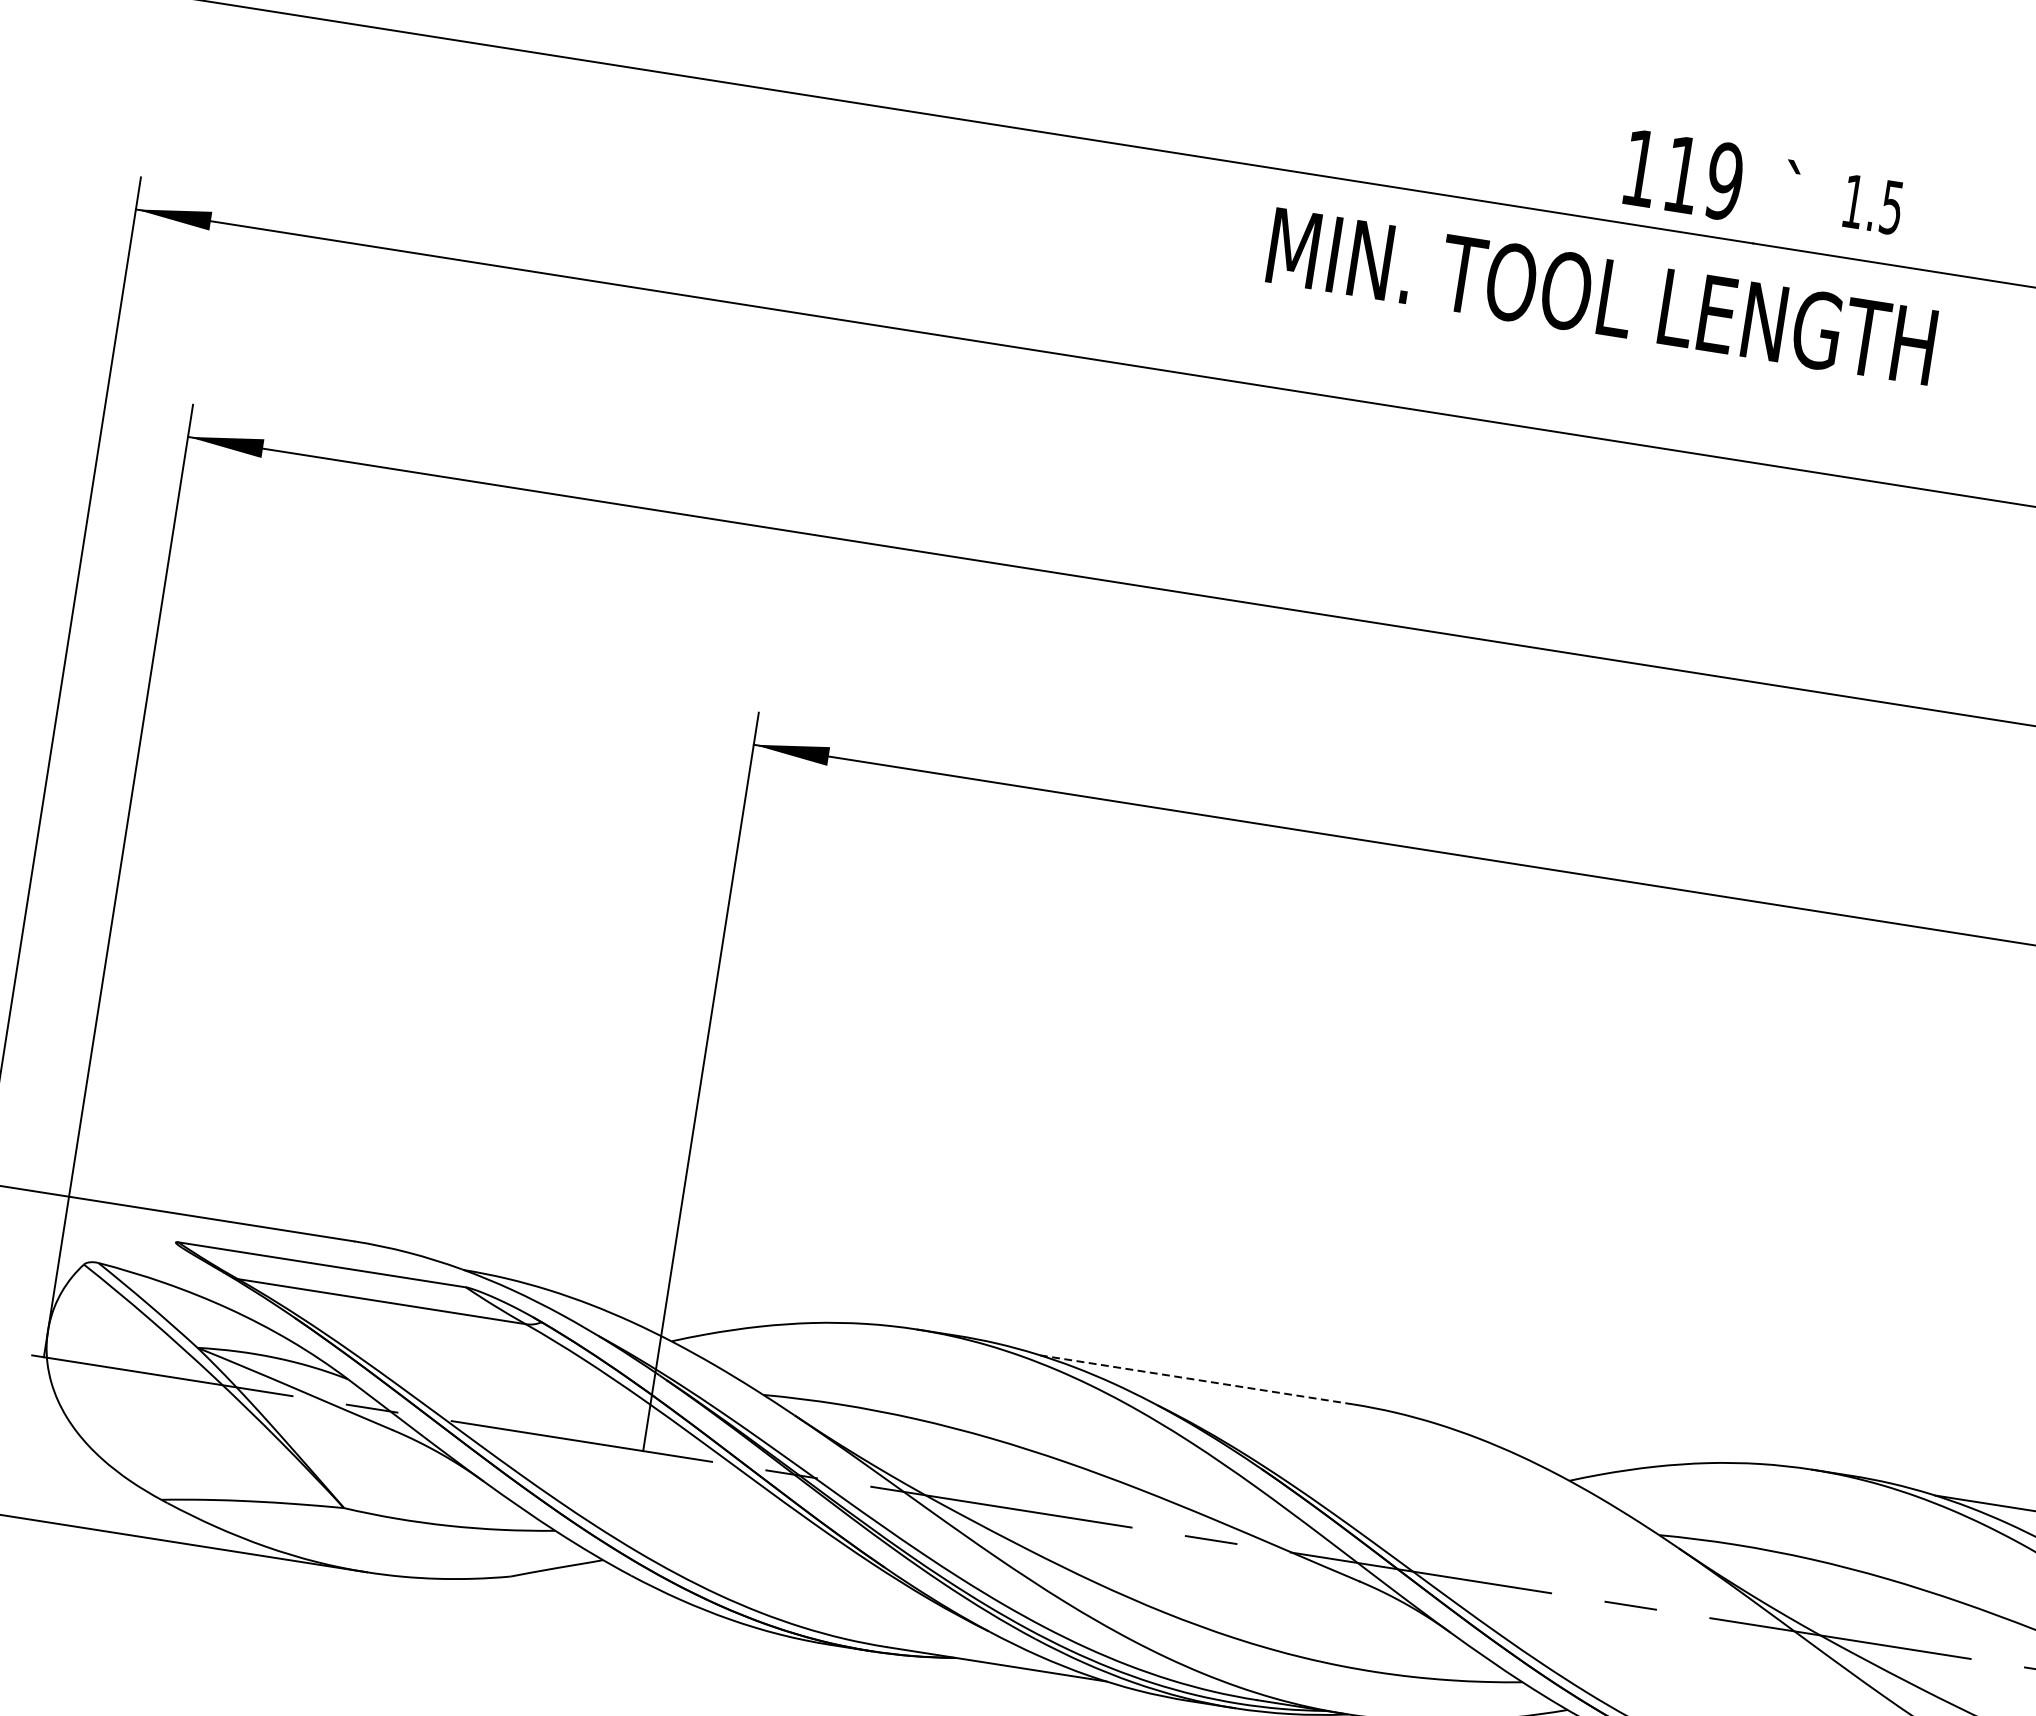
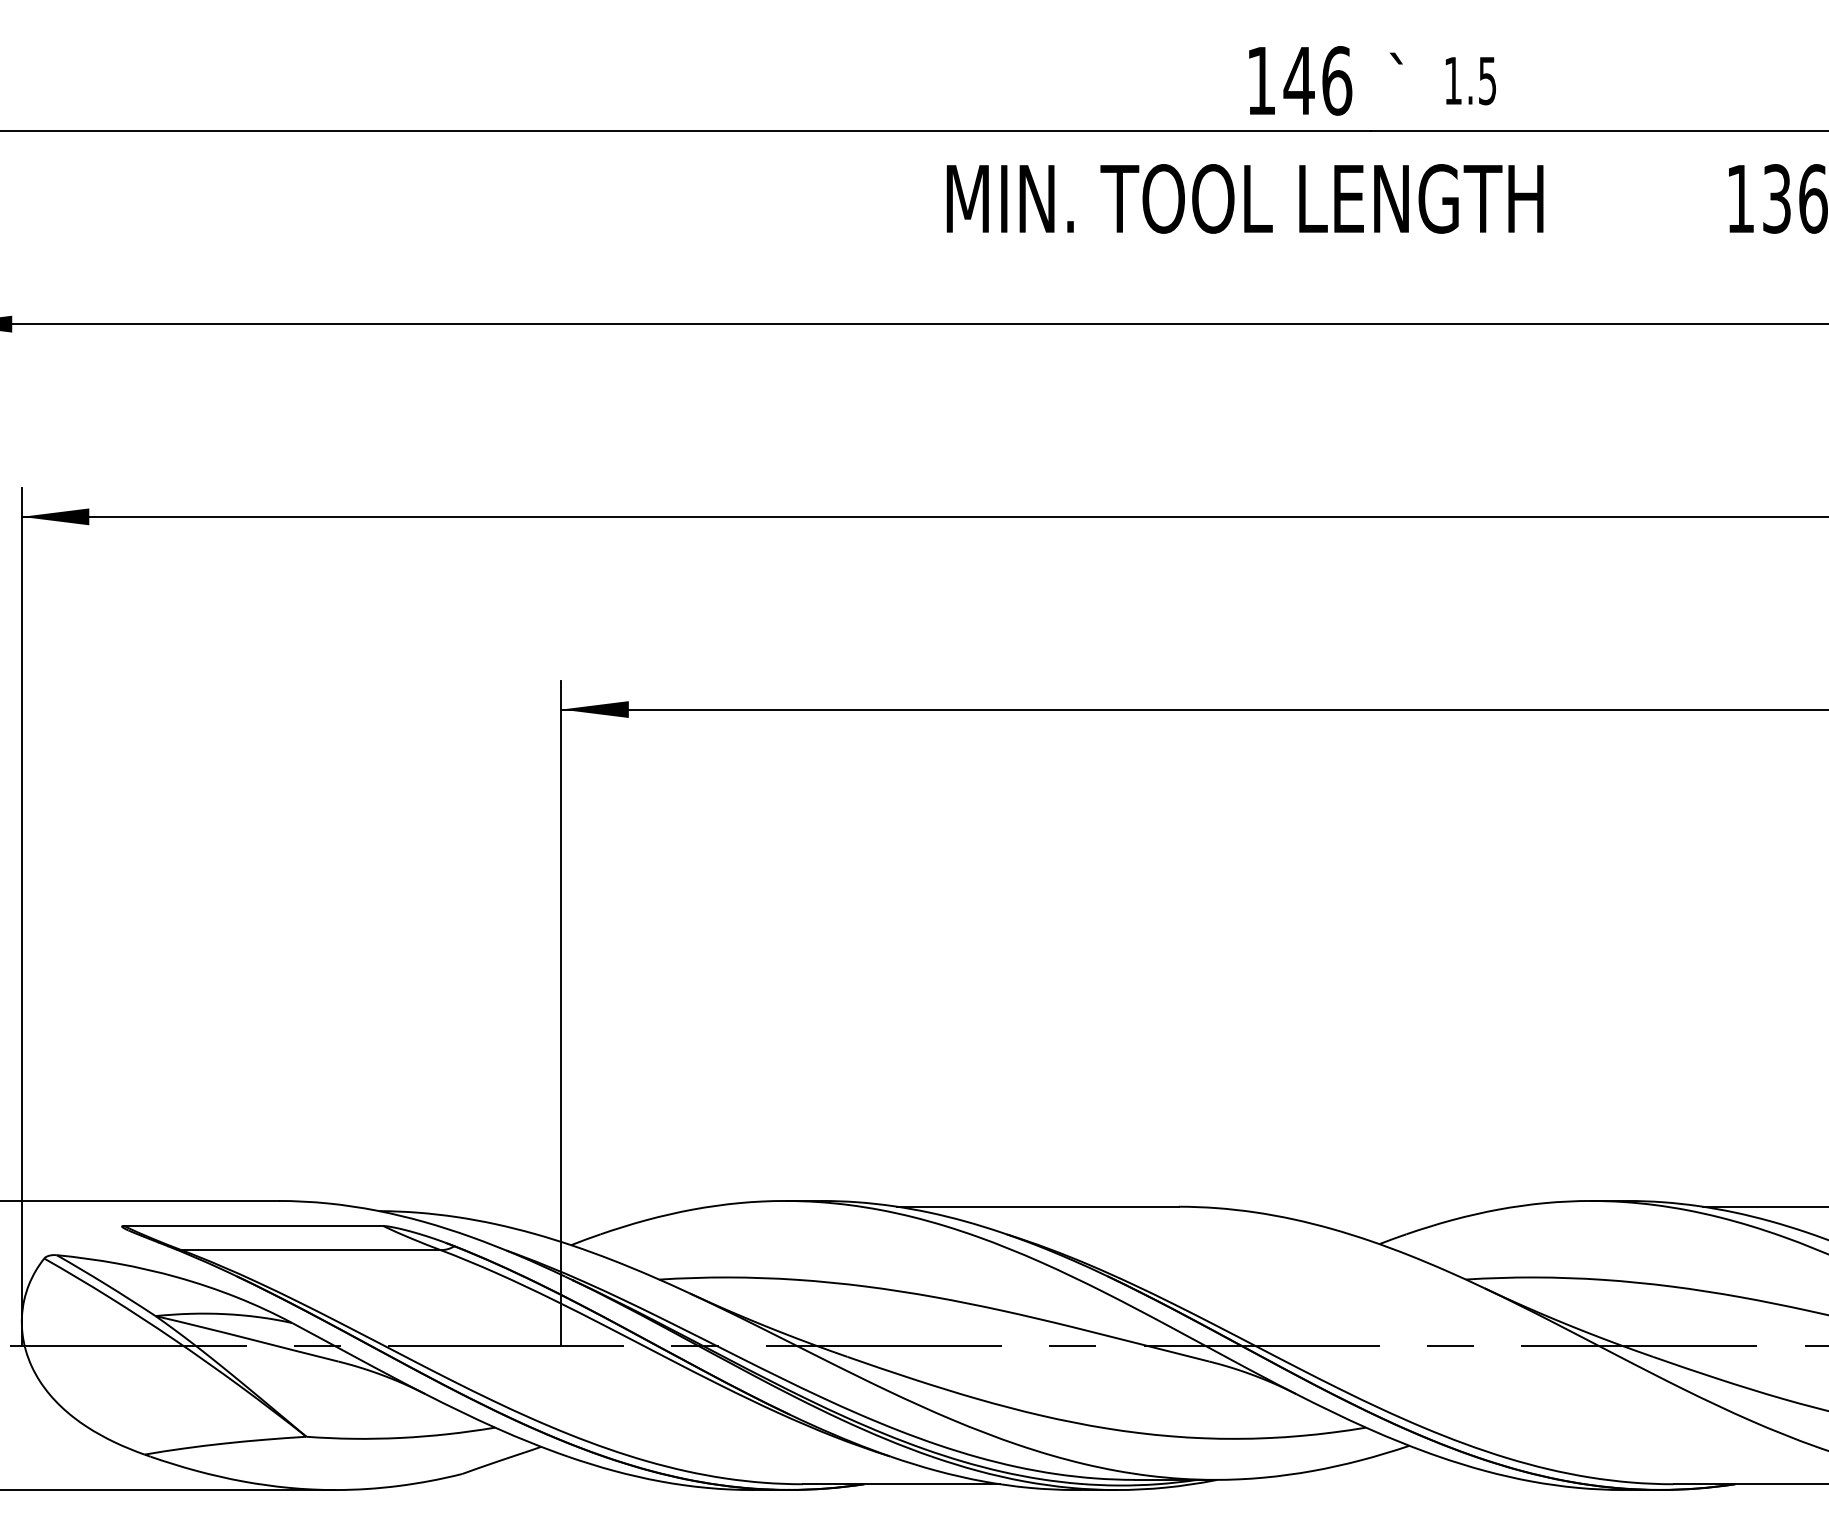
text: (1702, 177) -> (1317, 80), 119 -> 146
line: (1197, 1379) -> (1038, 1206), dashed -> solid

